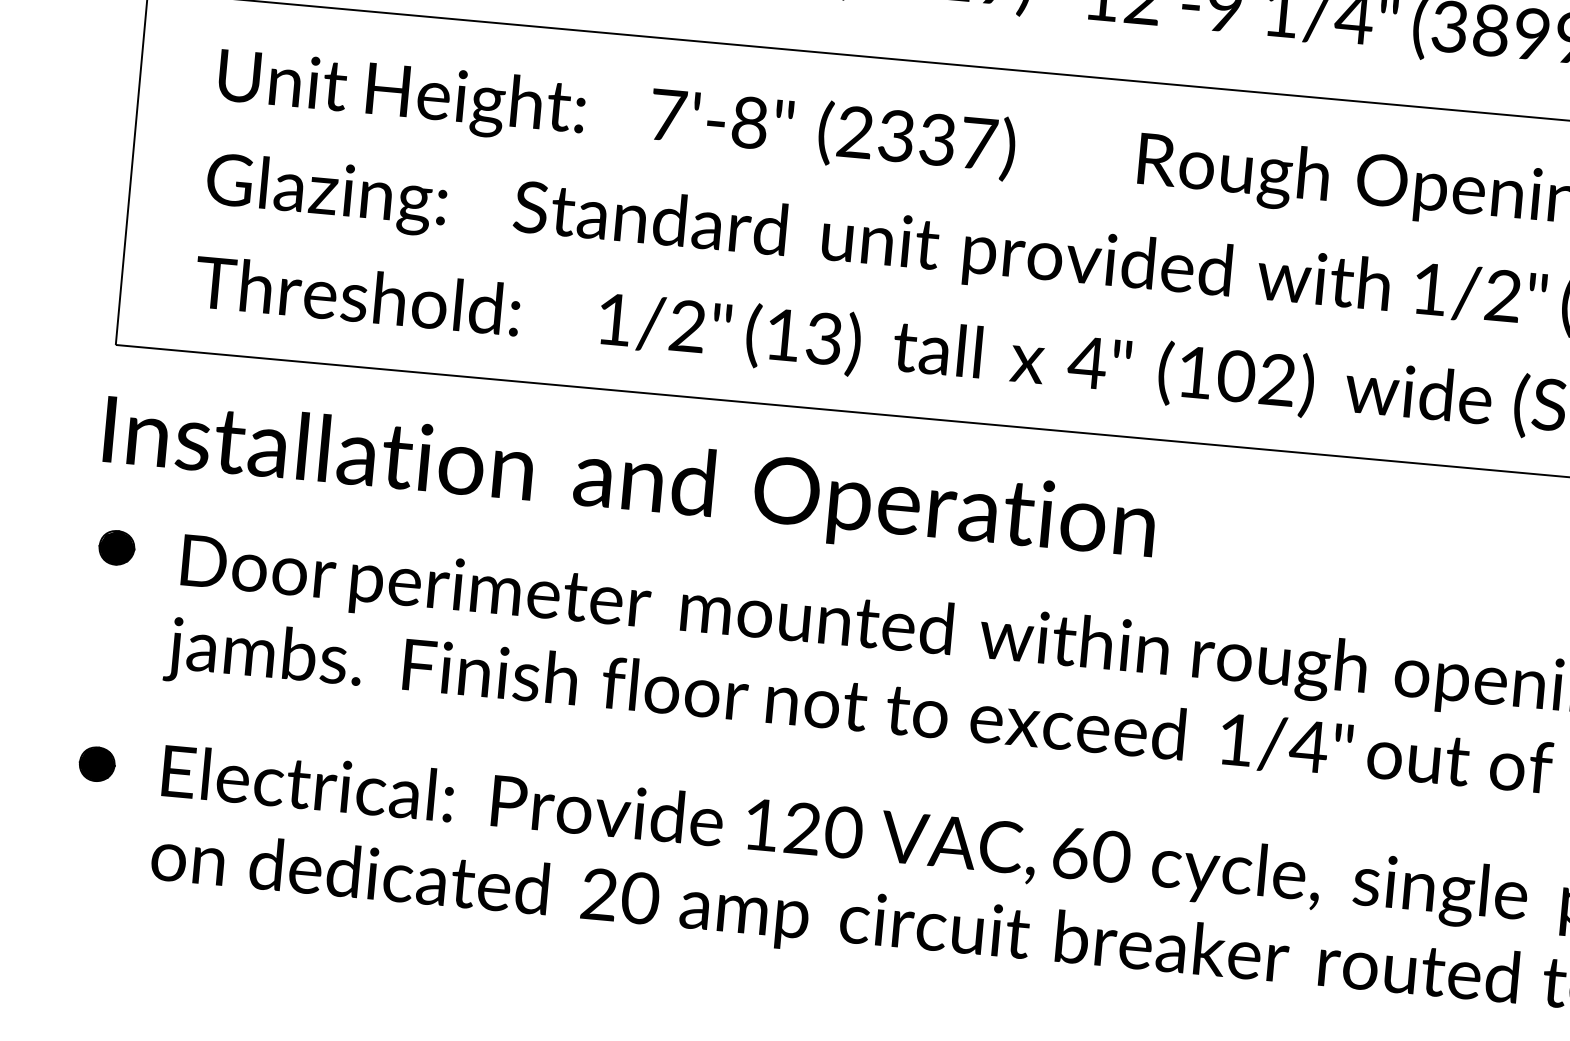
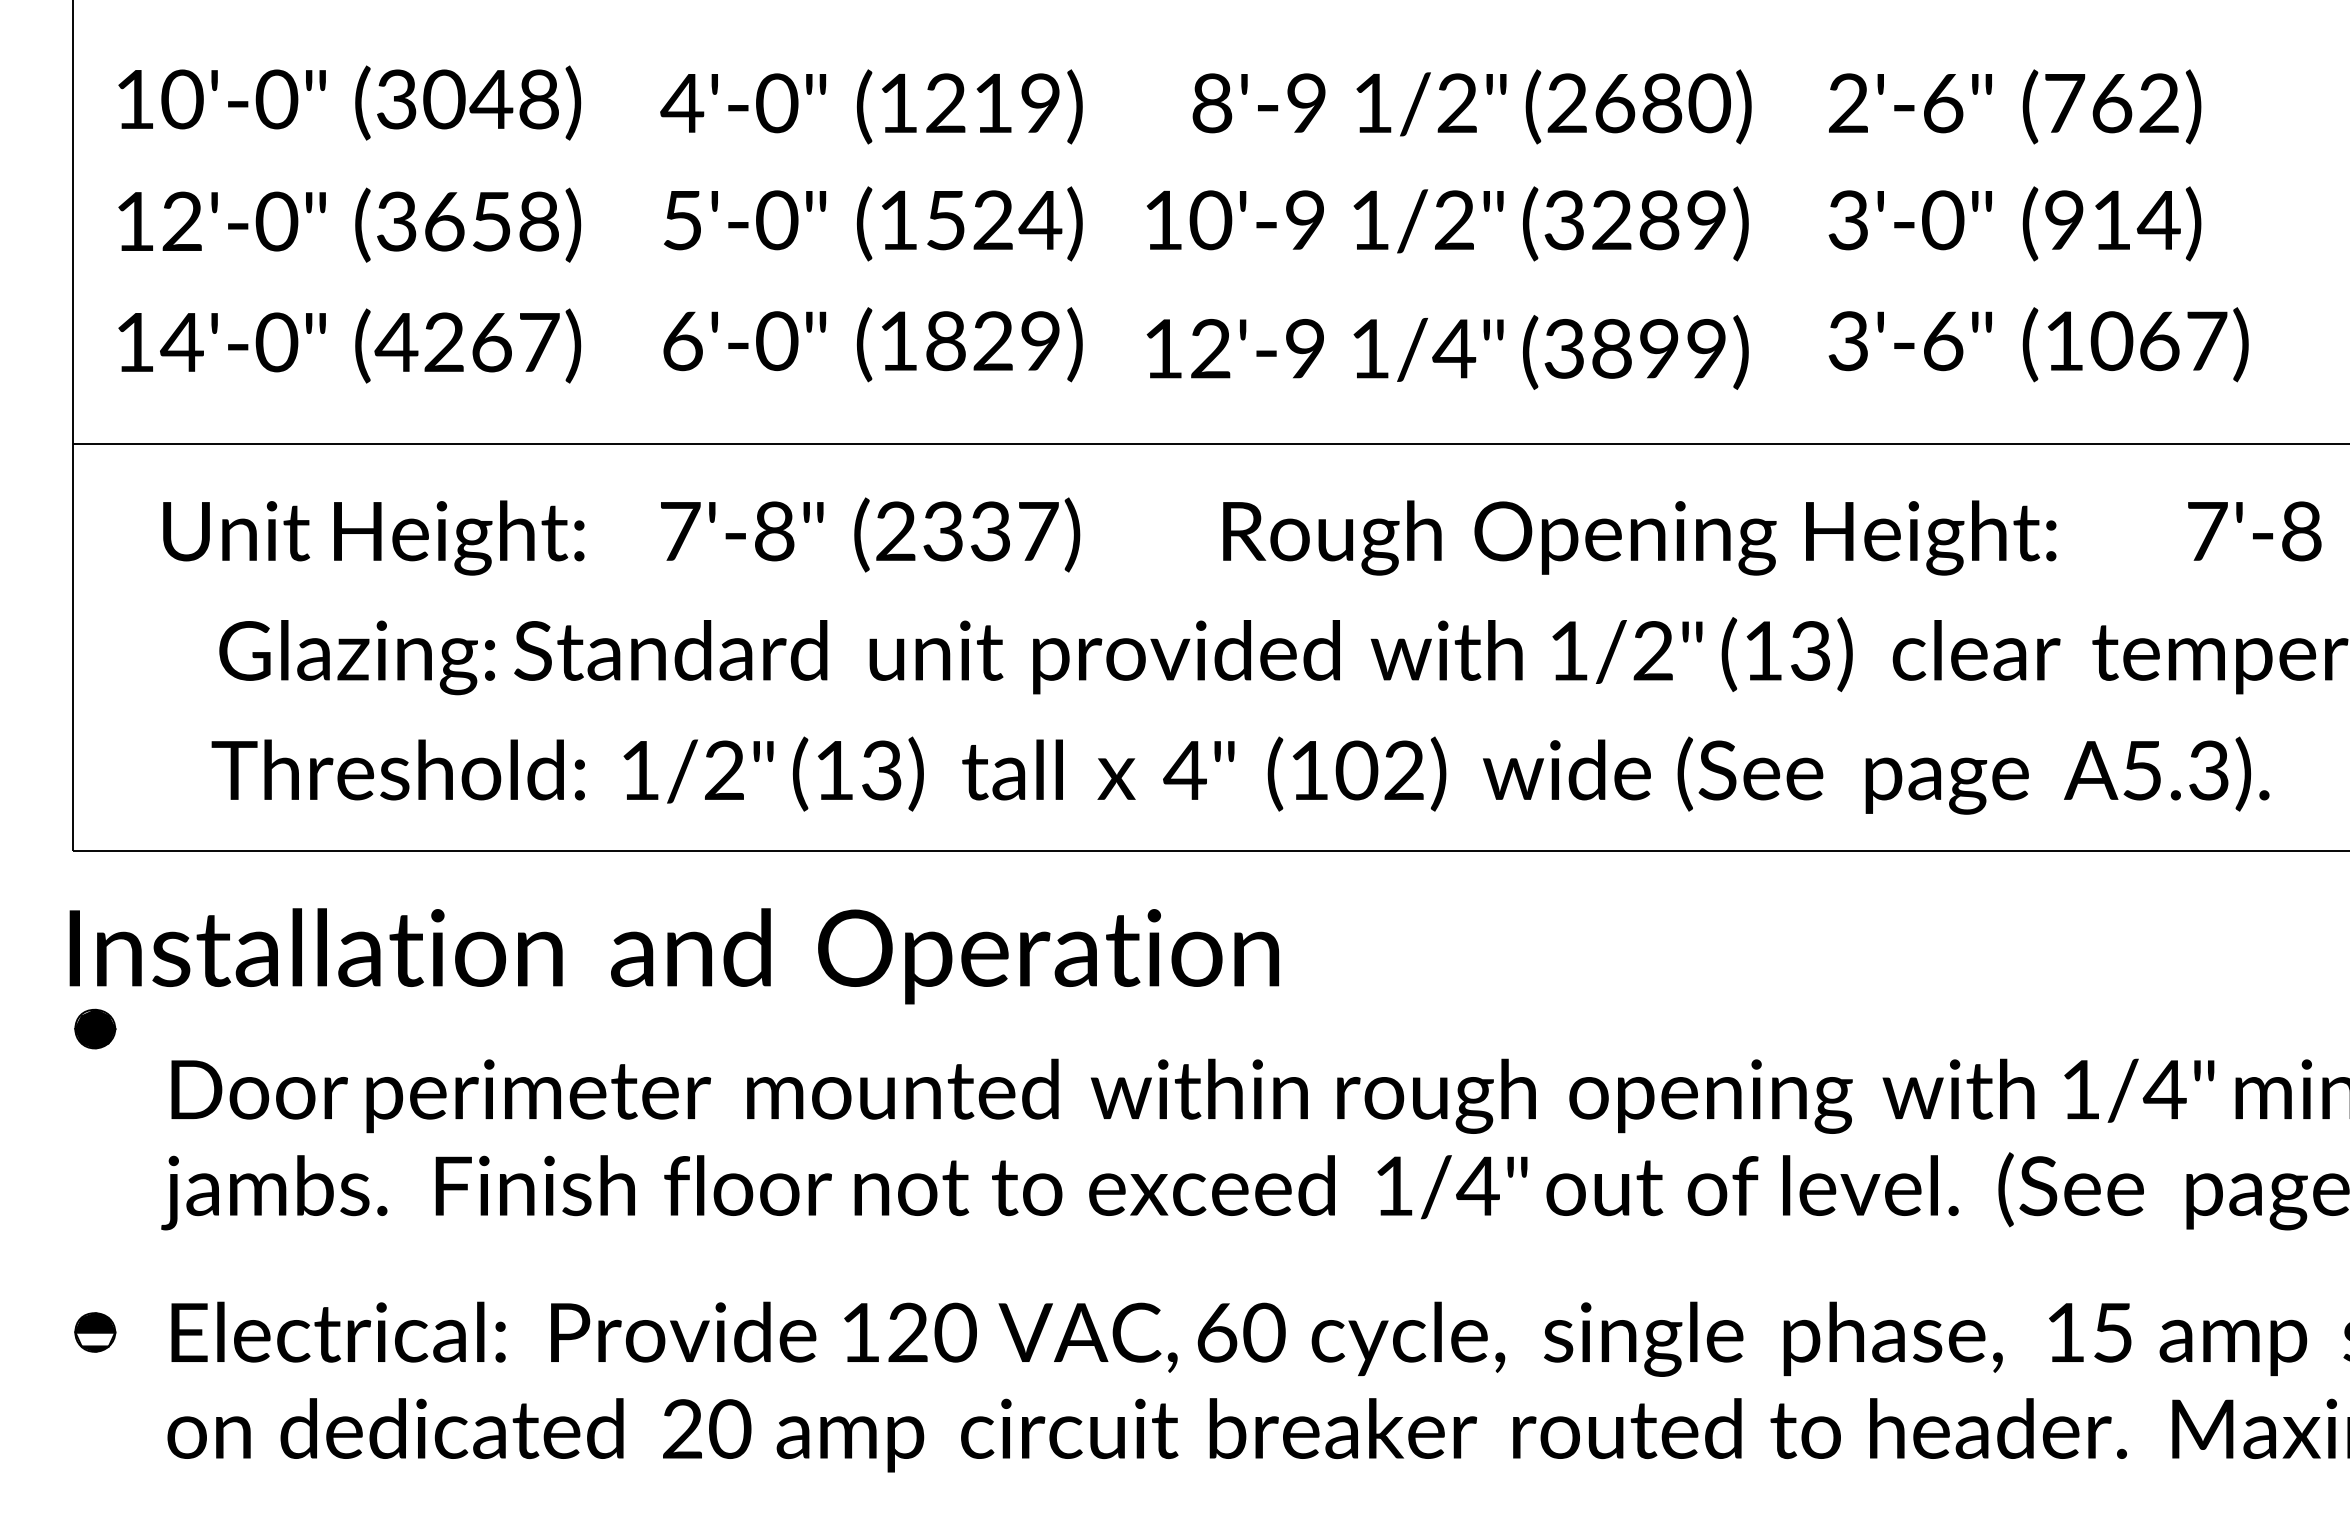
text: (326, 194) -> (356, 657), moved
text: (357, 295) -> (397, 769), moved
part: (117, 547) -> (95, 1028), moved
fill: (96, 770) -> (95, 1339), removed

